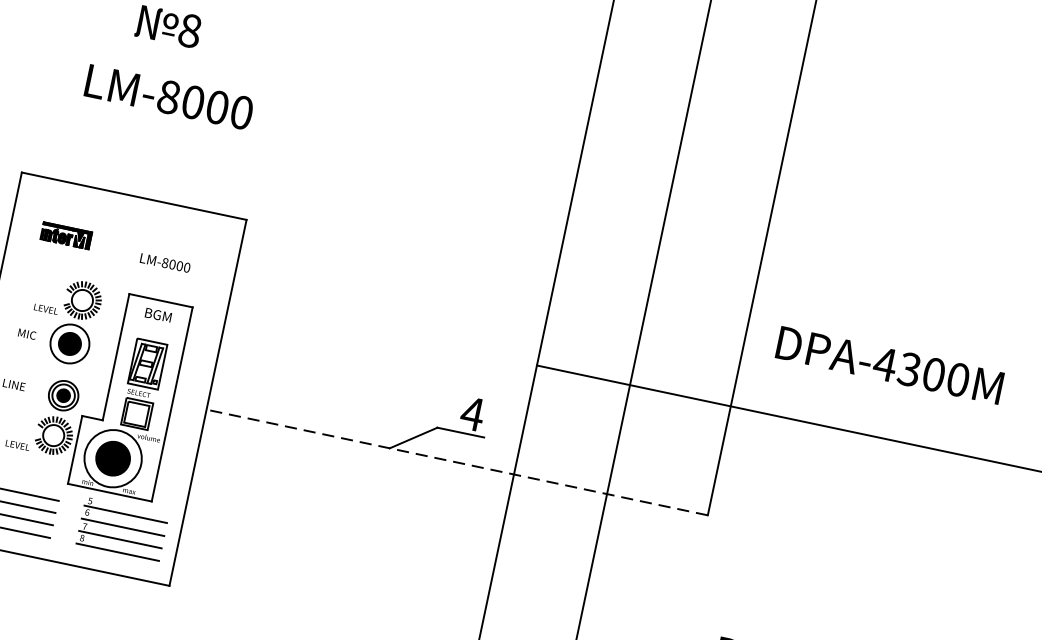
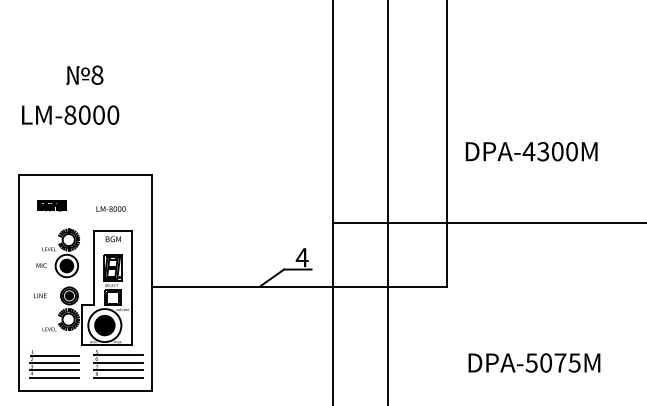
text: (169, 96) -> (70, 114), moved
text: (889, 365) -> (531, 151), moved
line: (457, 462) -> (299, 286), dashed -> solid

